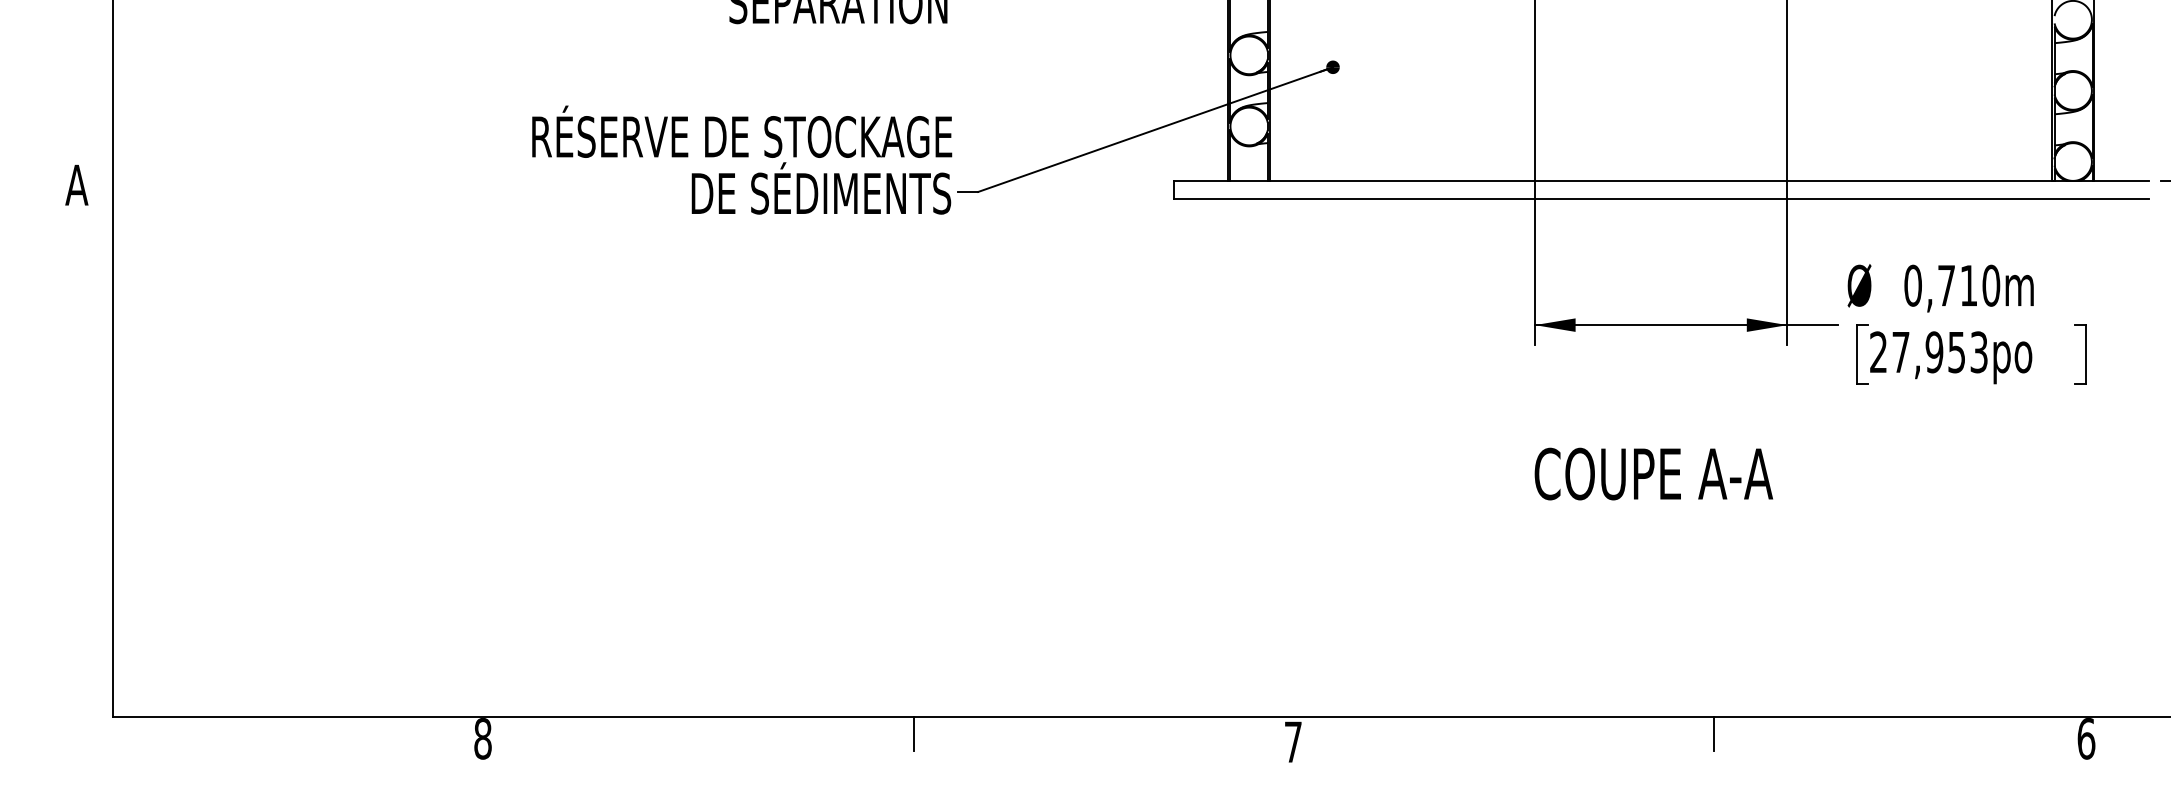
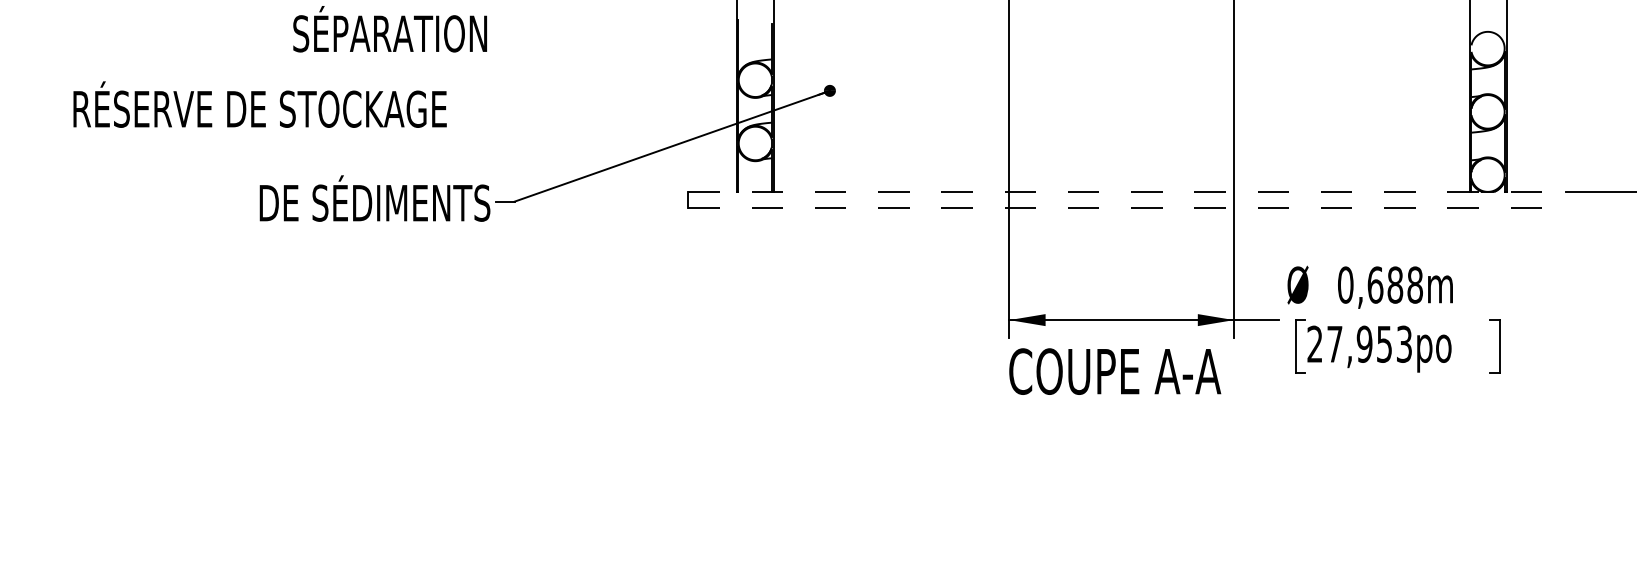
text: (742, 131) -> (260, 104), moved
line: (1661, 181) -> (1121, 192), solid -> dashed
line: (1661, 199) -> (1121, 208), solid -> dashed
text: (1969, 285) -> (1395, 284), 0,710m -> 0,688m
text: (1653, 473) -> (1114, 371), moved

